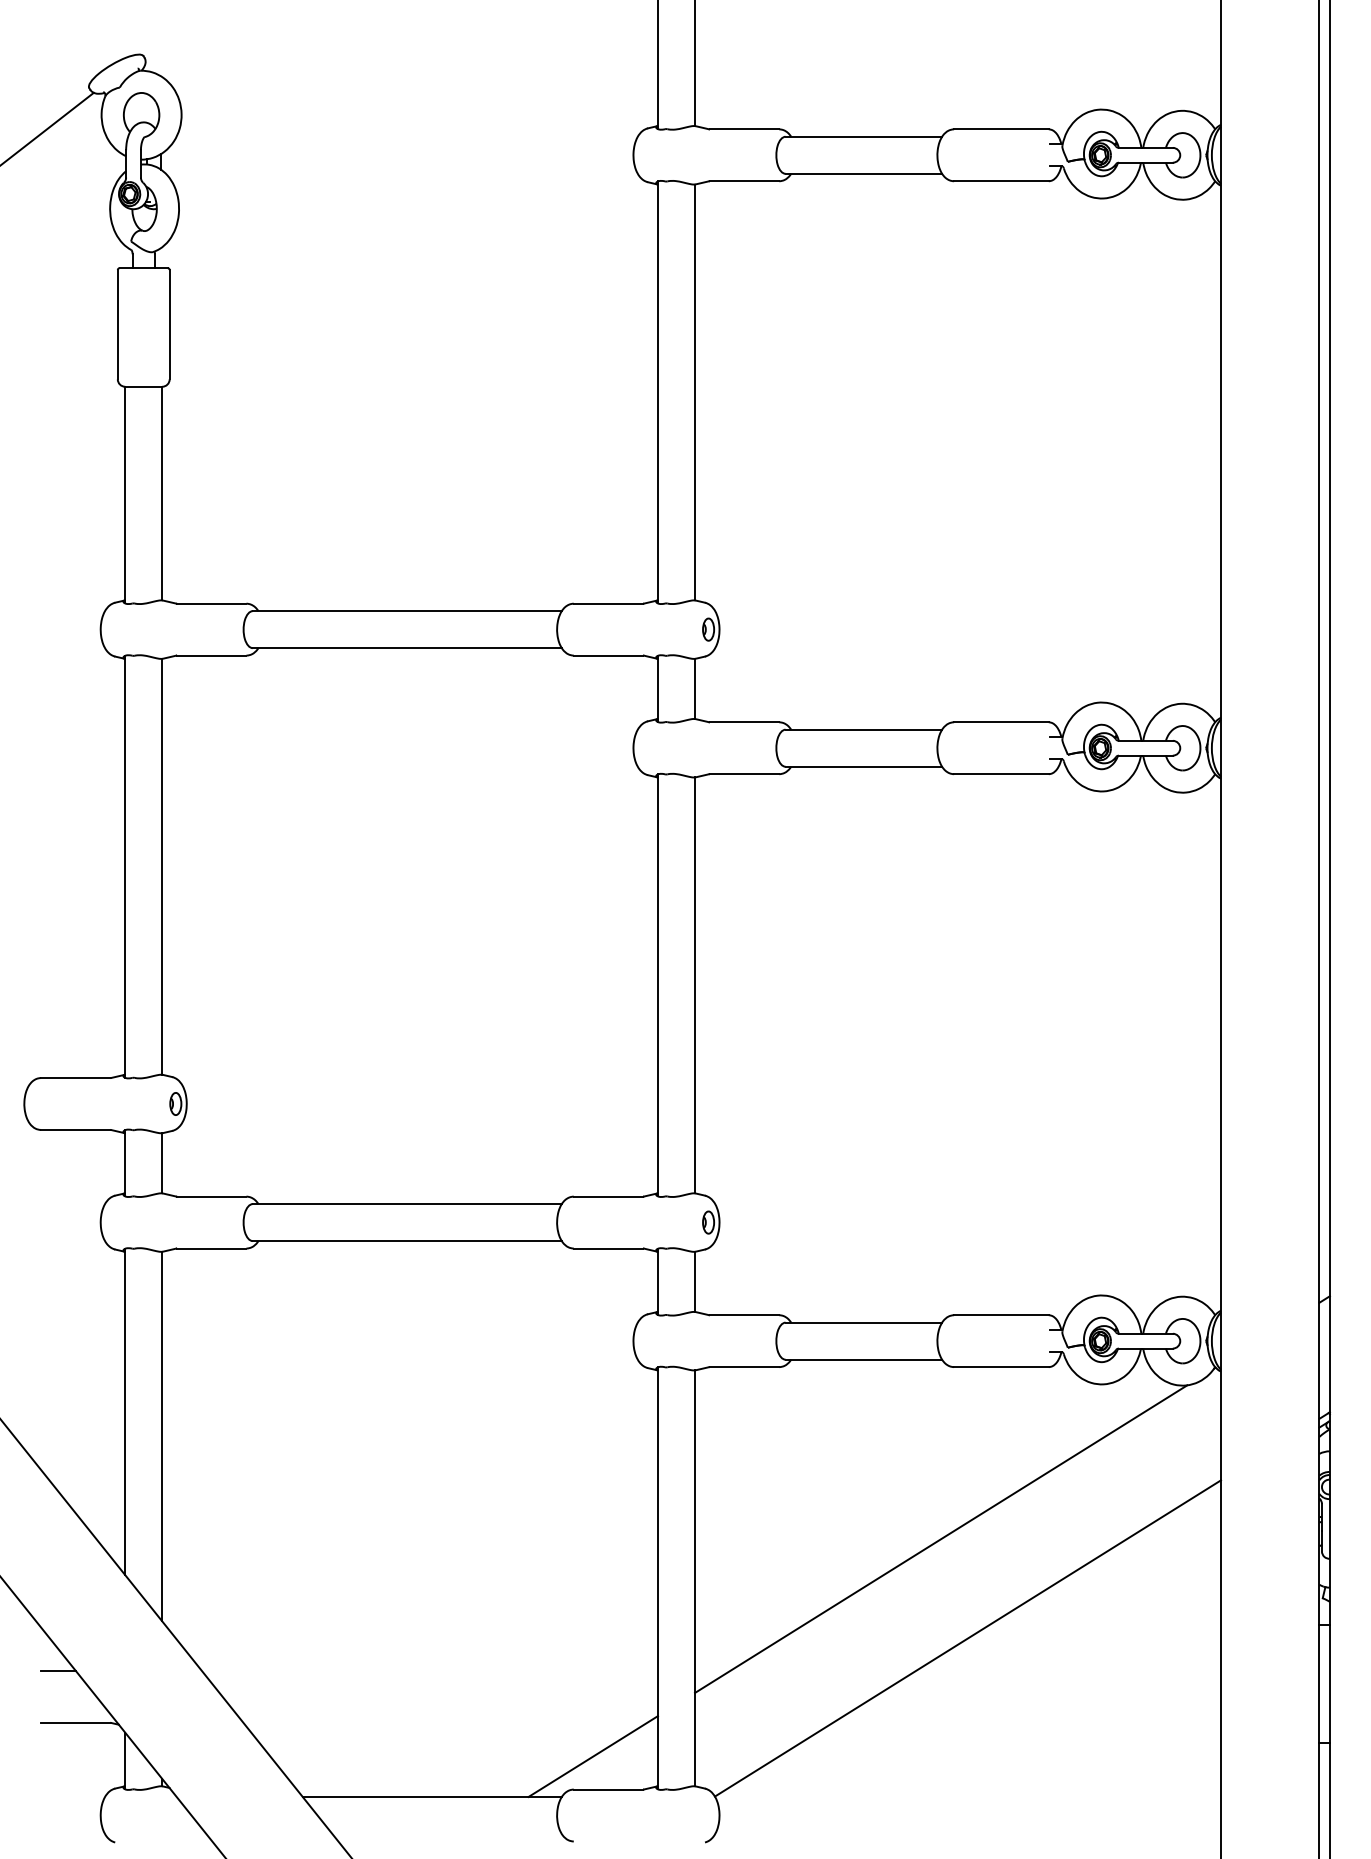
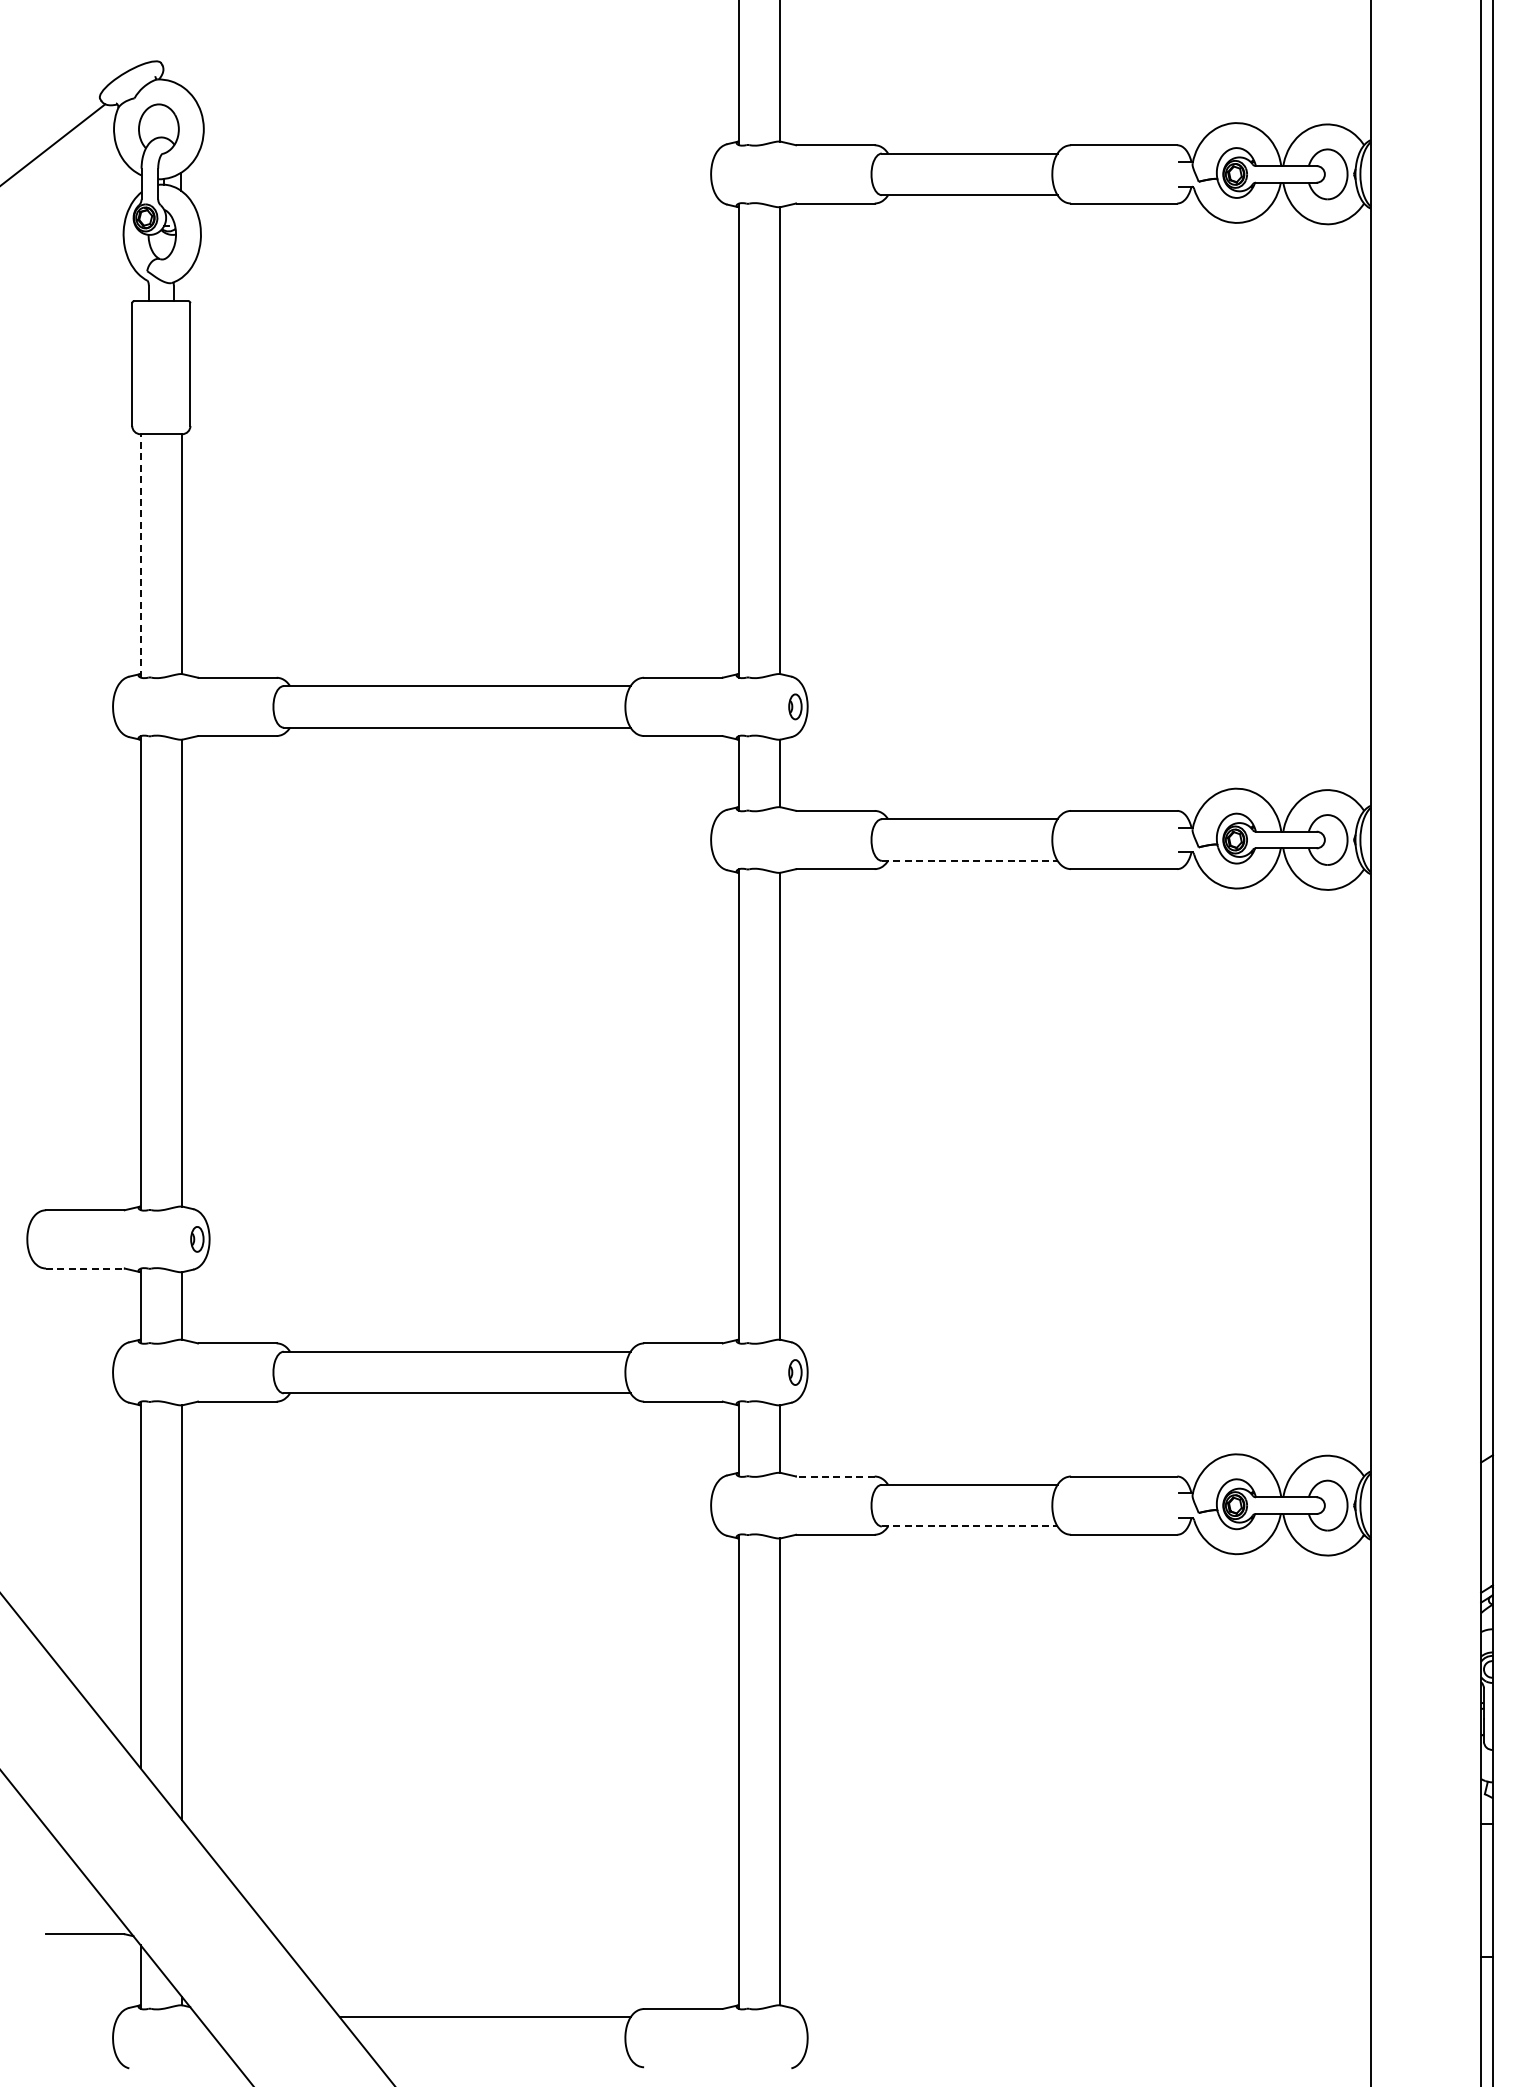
line: (125, 494) -> (140, 555), solid -> dashed
line: (863, 766) -> (969, 860), solid -> dashed
line: (75, 1129) -> (84, 1268), solid -> dashed
line: (744, 1315) -> (835, 1476), solid -> dashed
line: (863, 1359) -> (969, 1526), solid -> dashed
line: (941, 1538) -> (1056, 1727), removed
line: (967, 1637) -> (1086, 1838), removed
line: (58, 1670) -> (65, 1875), removed
line: (592, 1756) -> (665, 1971), removed

